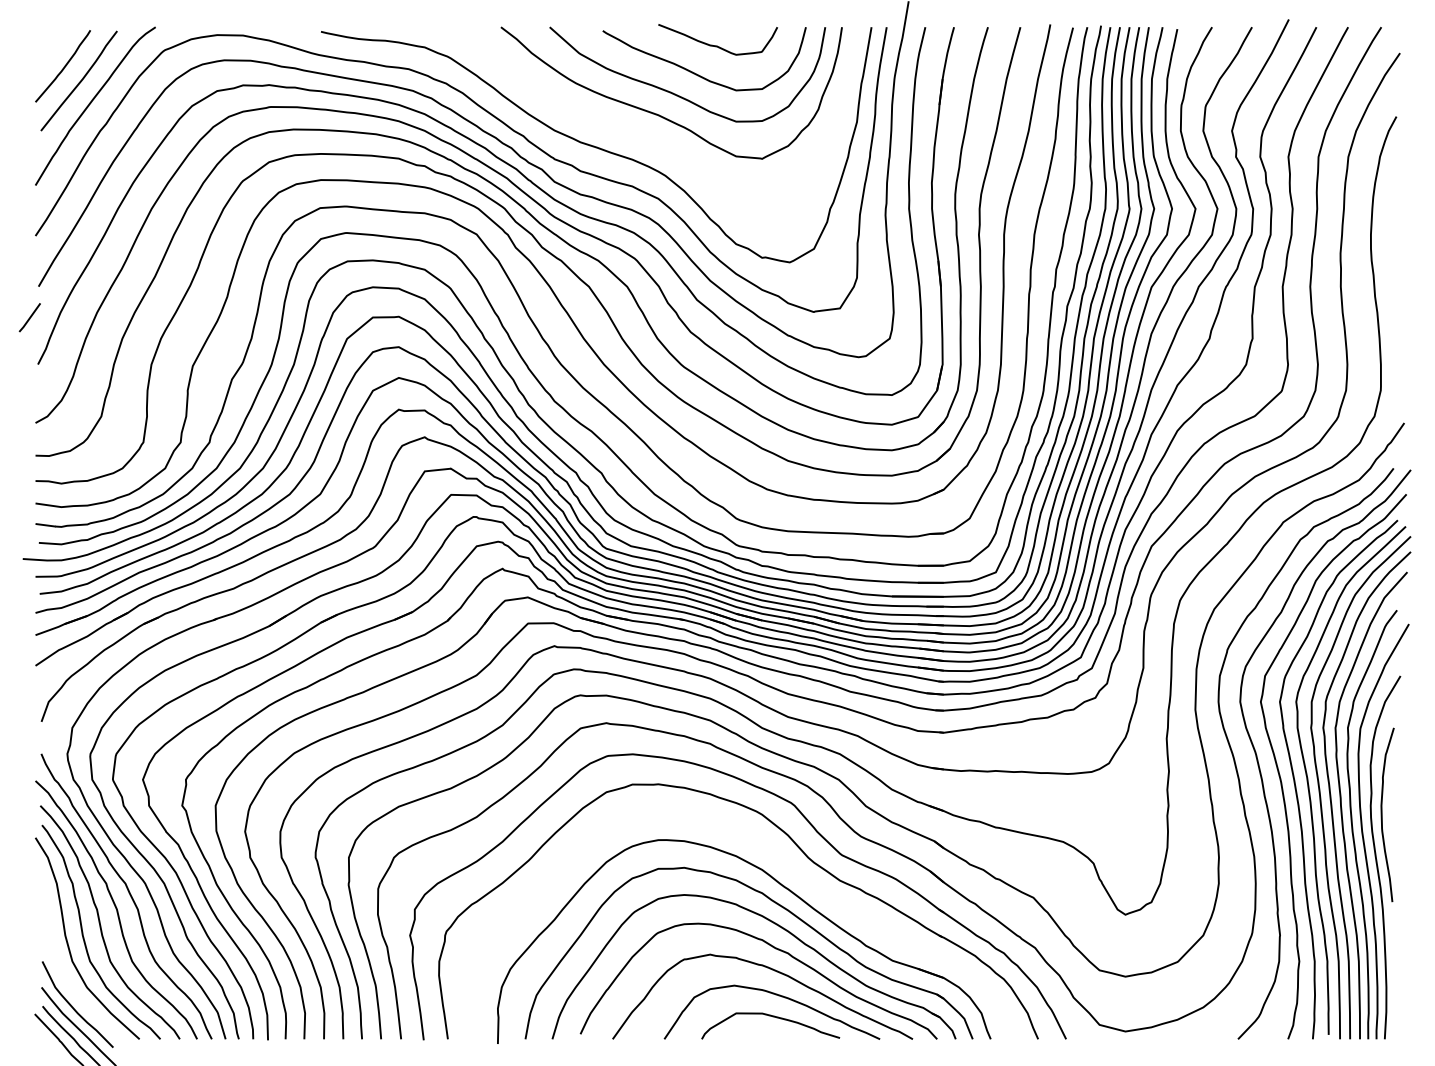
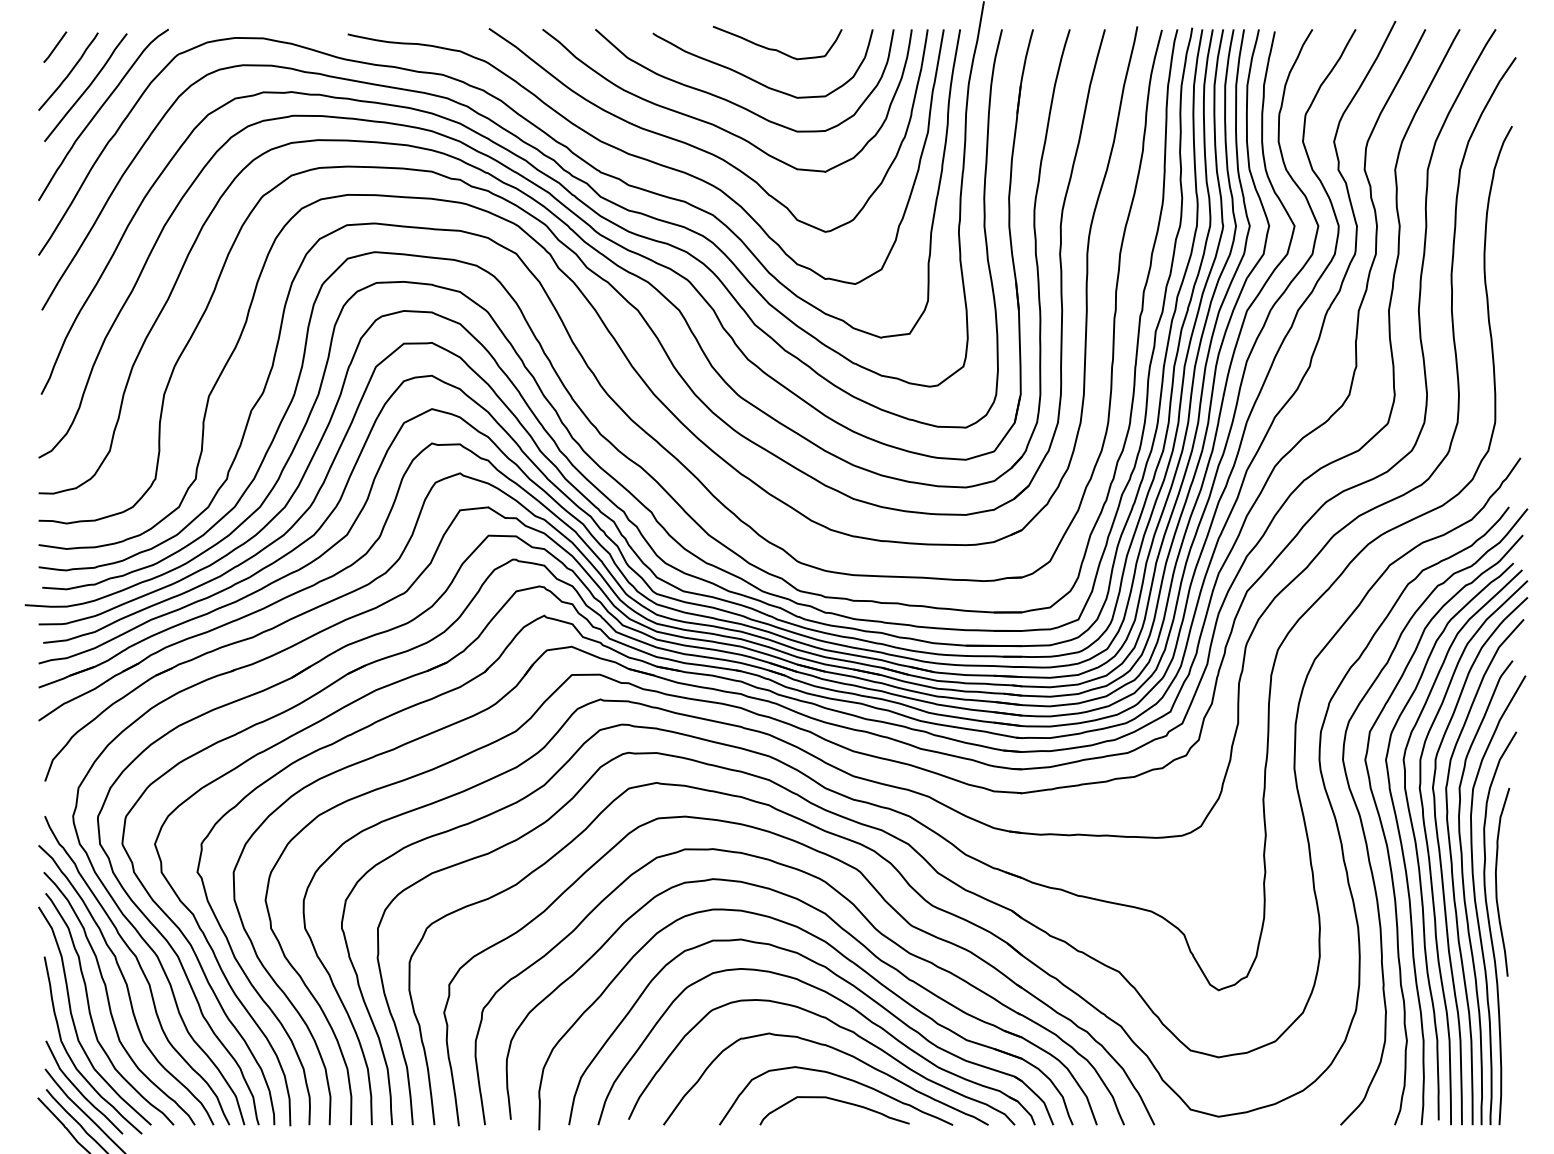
curve: (648, 137) -> (702, 148), added
line: (29, 317) -> (54, 47), moved
part: (789, 868) -> (854, 940), added
curve: (65, 976) -> (71, 1057), added

